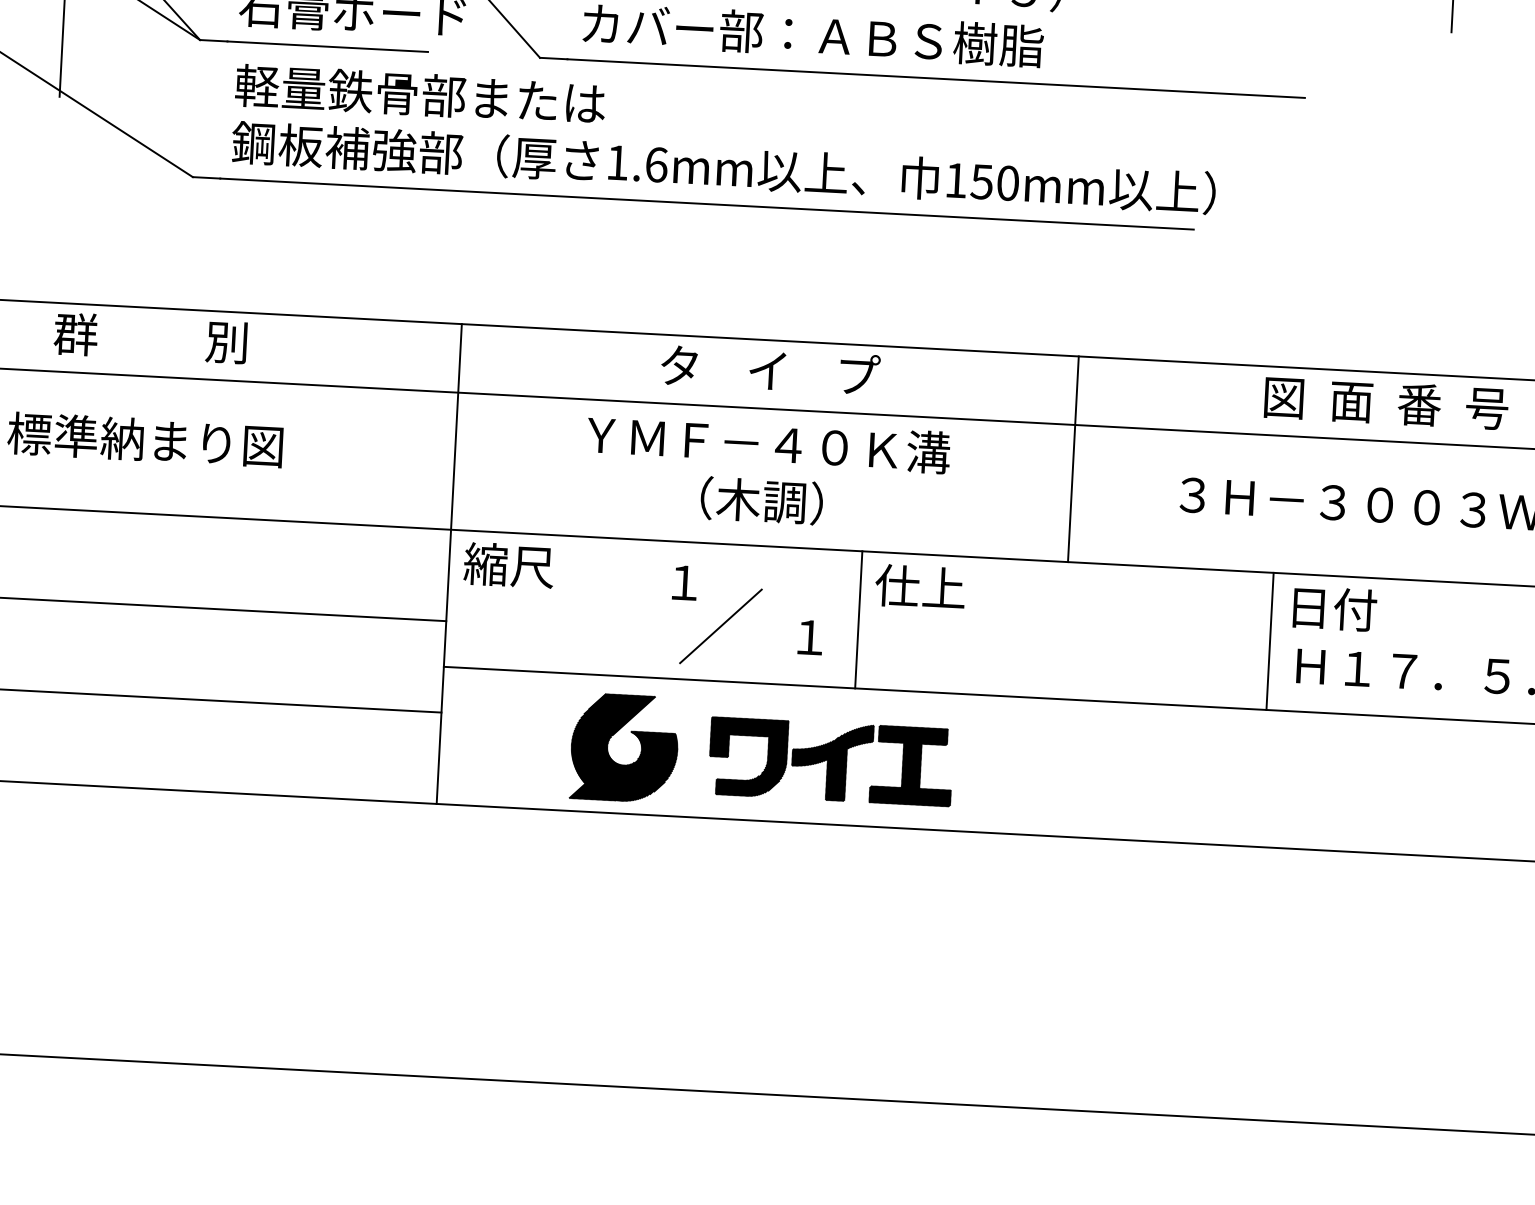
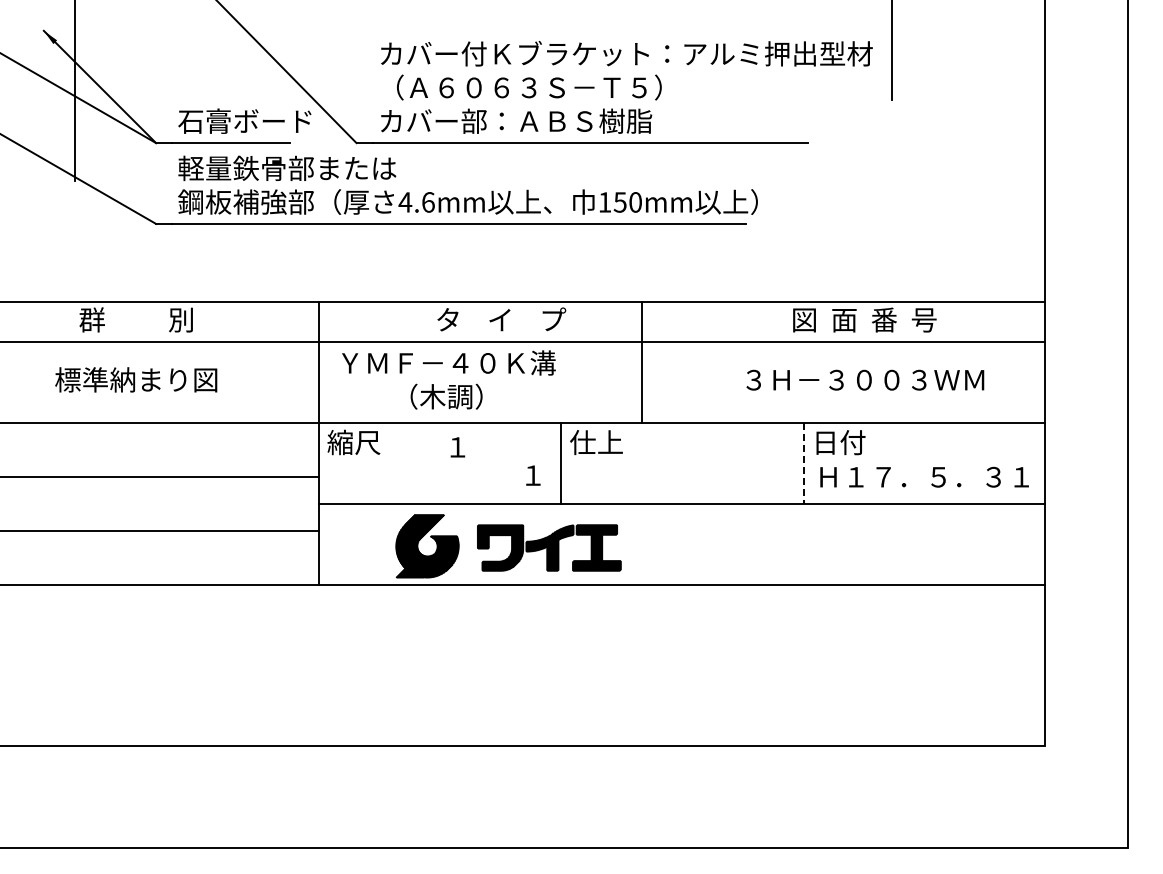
text: (617, 162) -> (405, 202), 1.6mm -> 4.6mm
line: (1073, 458) -> (641, 362), moved
text: (766, 471) -> (448, 379), moved
line: (721, 625) -> (480, 471), removed
line: (1269, 642) -> (803, 464), solid -> dashed

